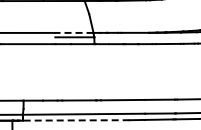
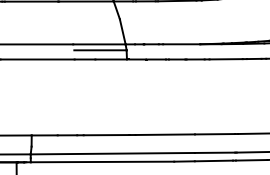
line: (73, 32) -> (98, 43), dashed -> solid
line: (75, 120) -> (101, 162), dashed -> solid

